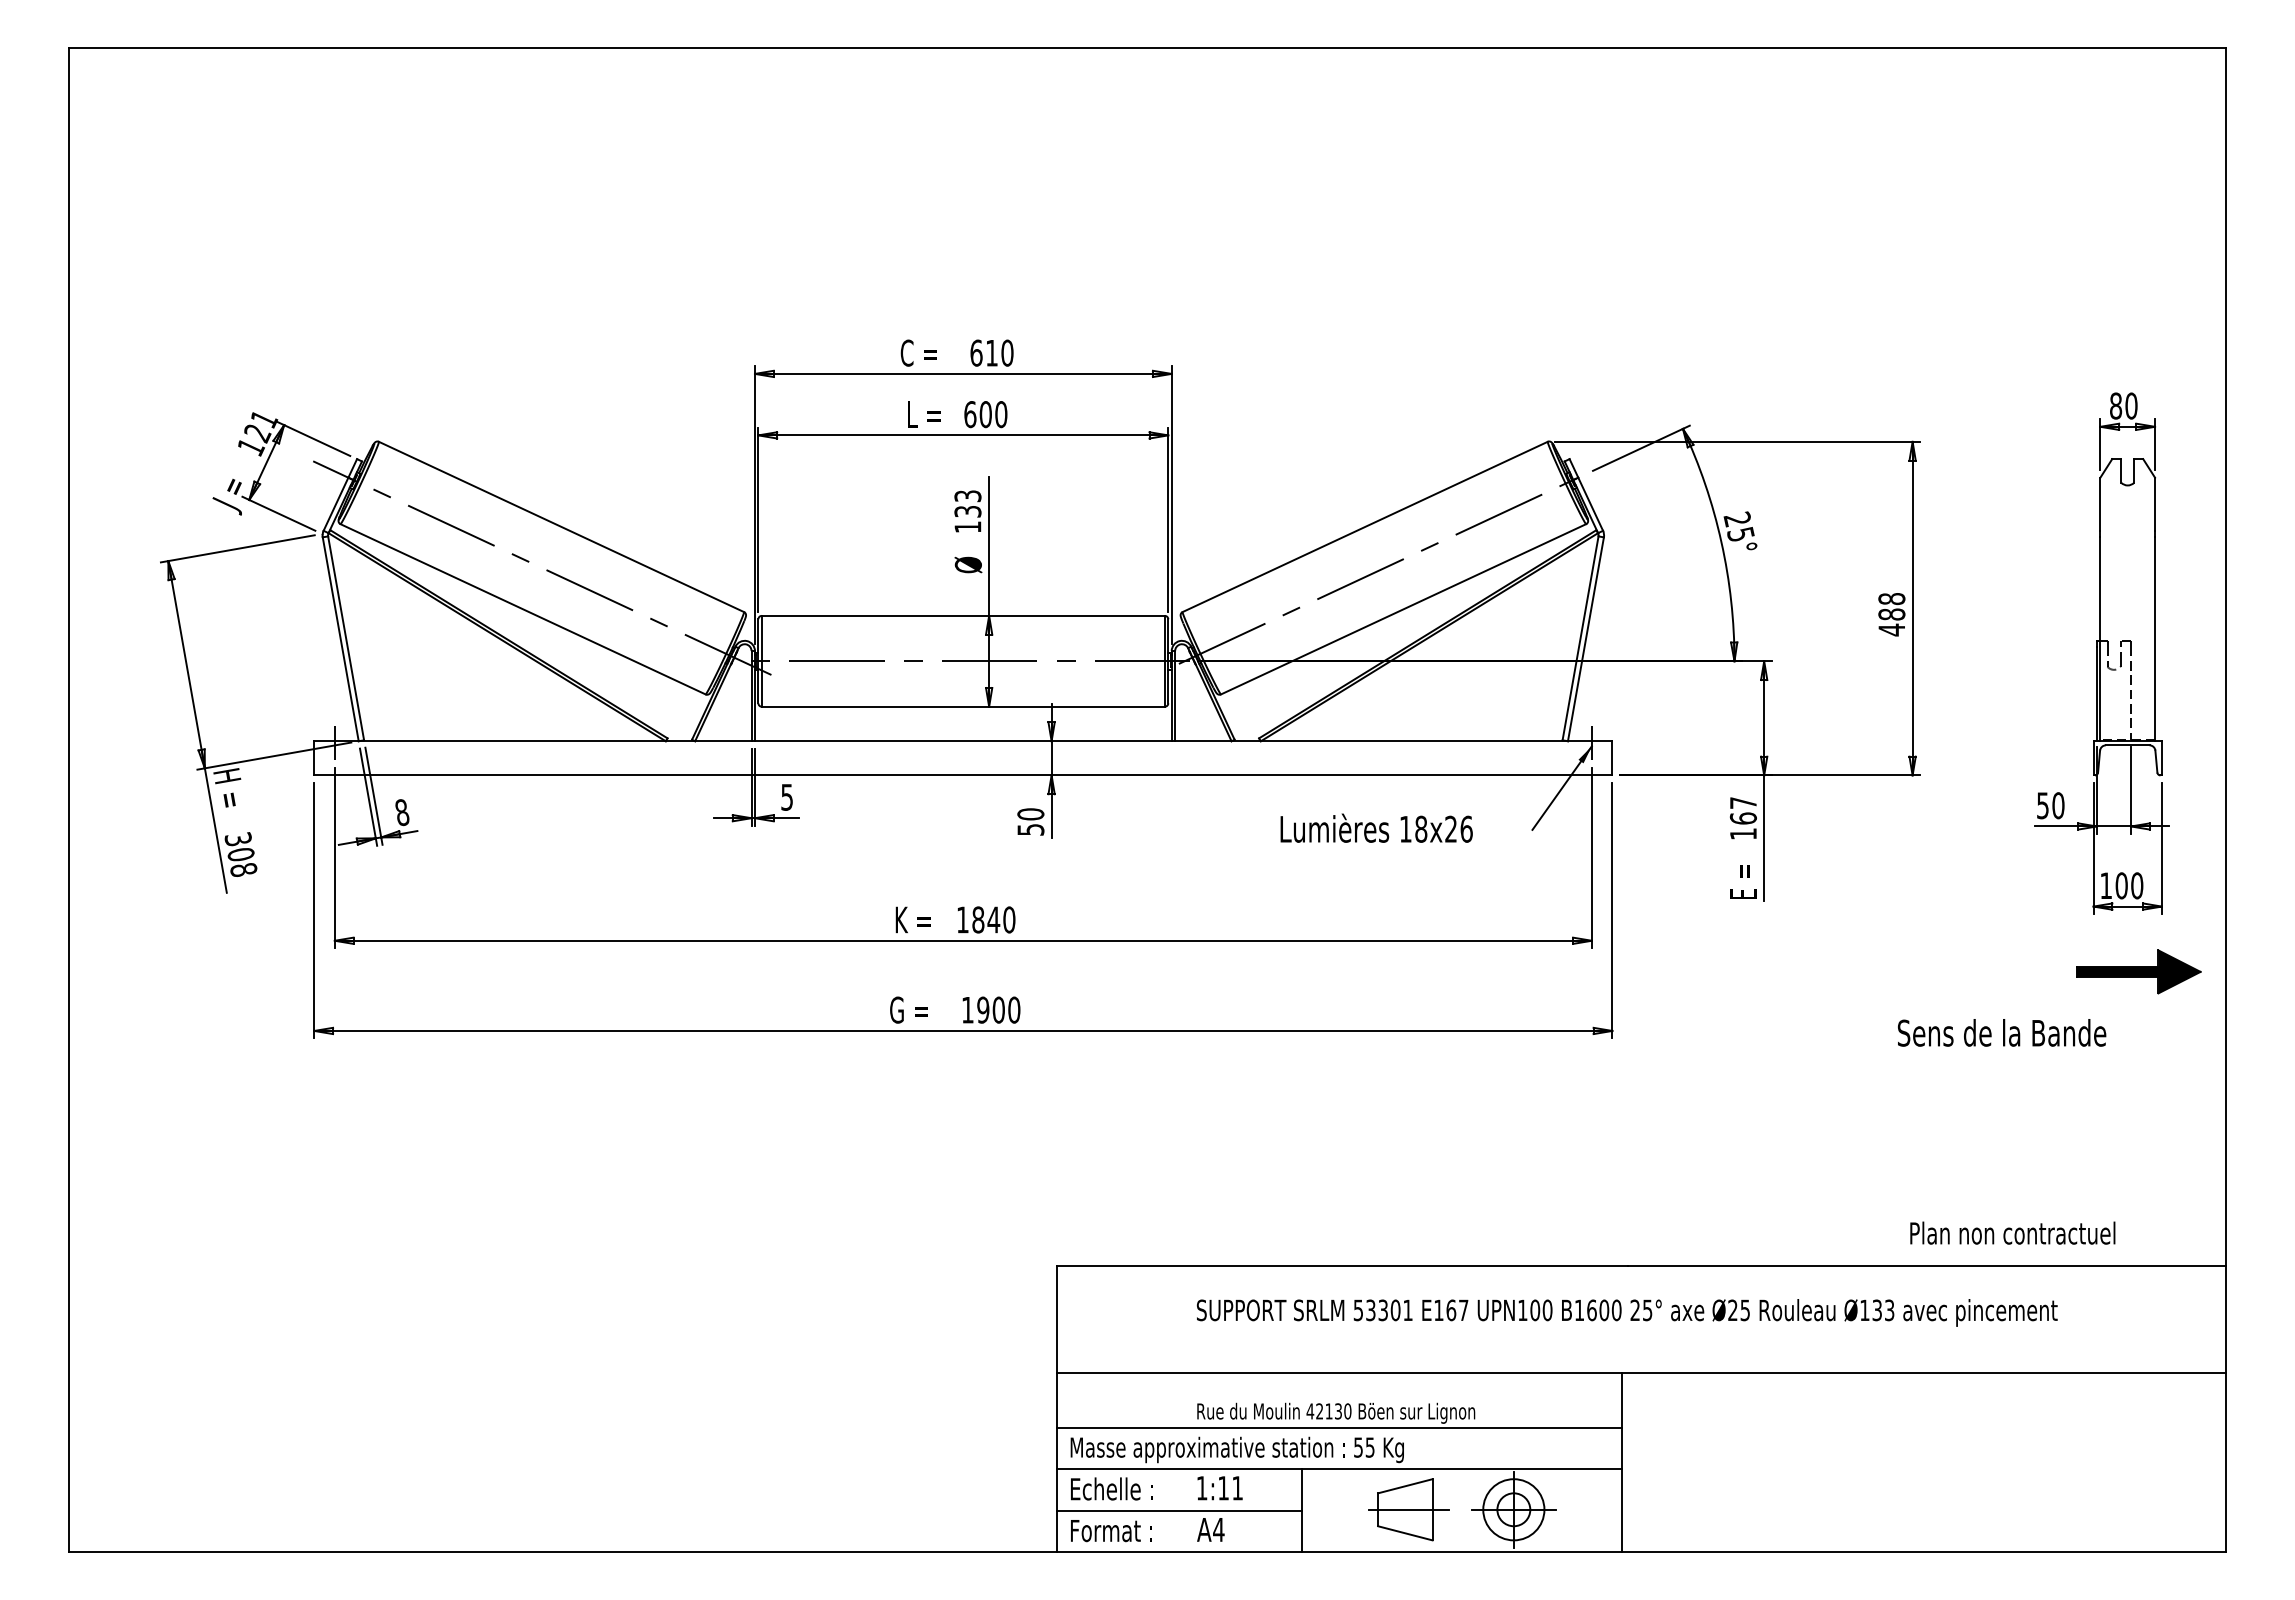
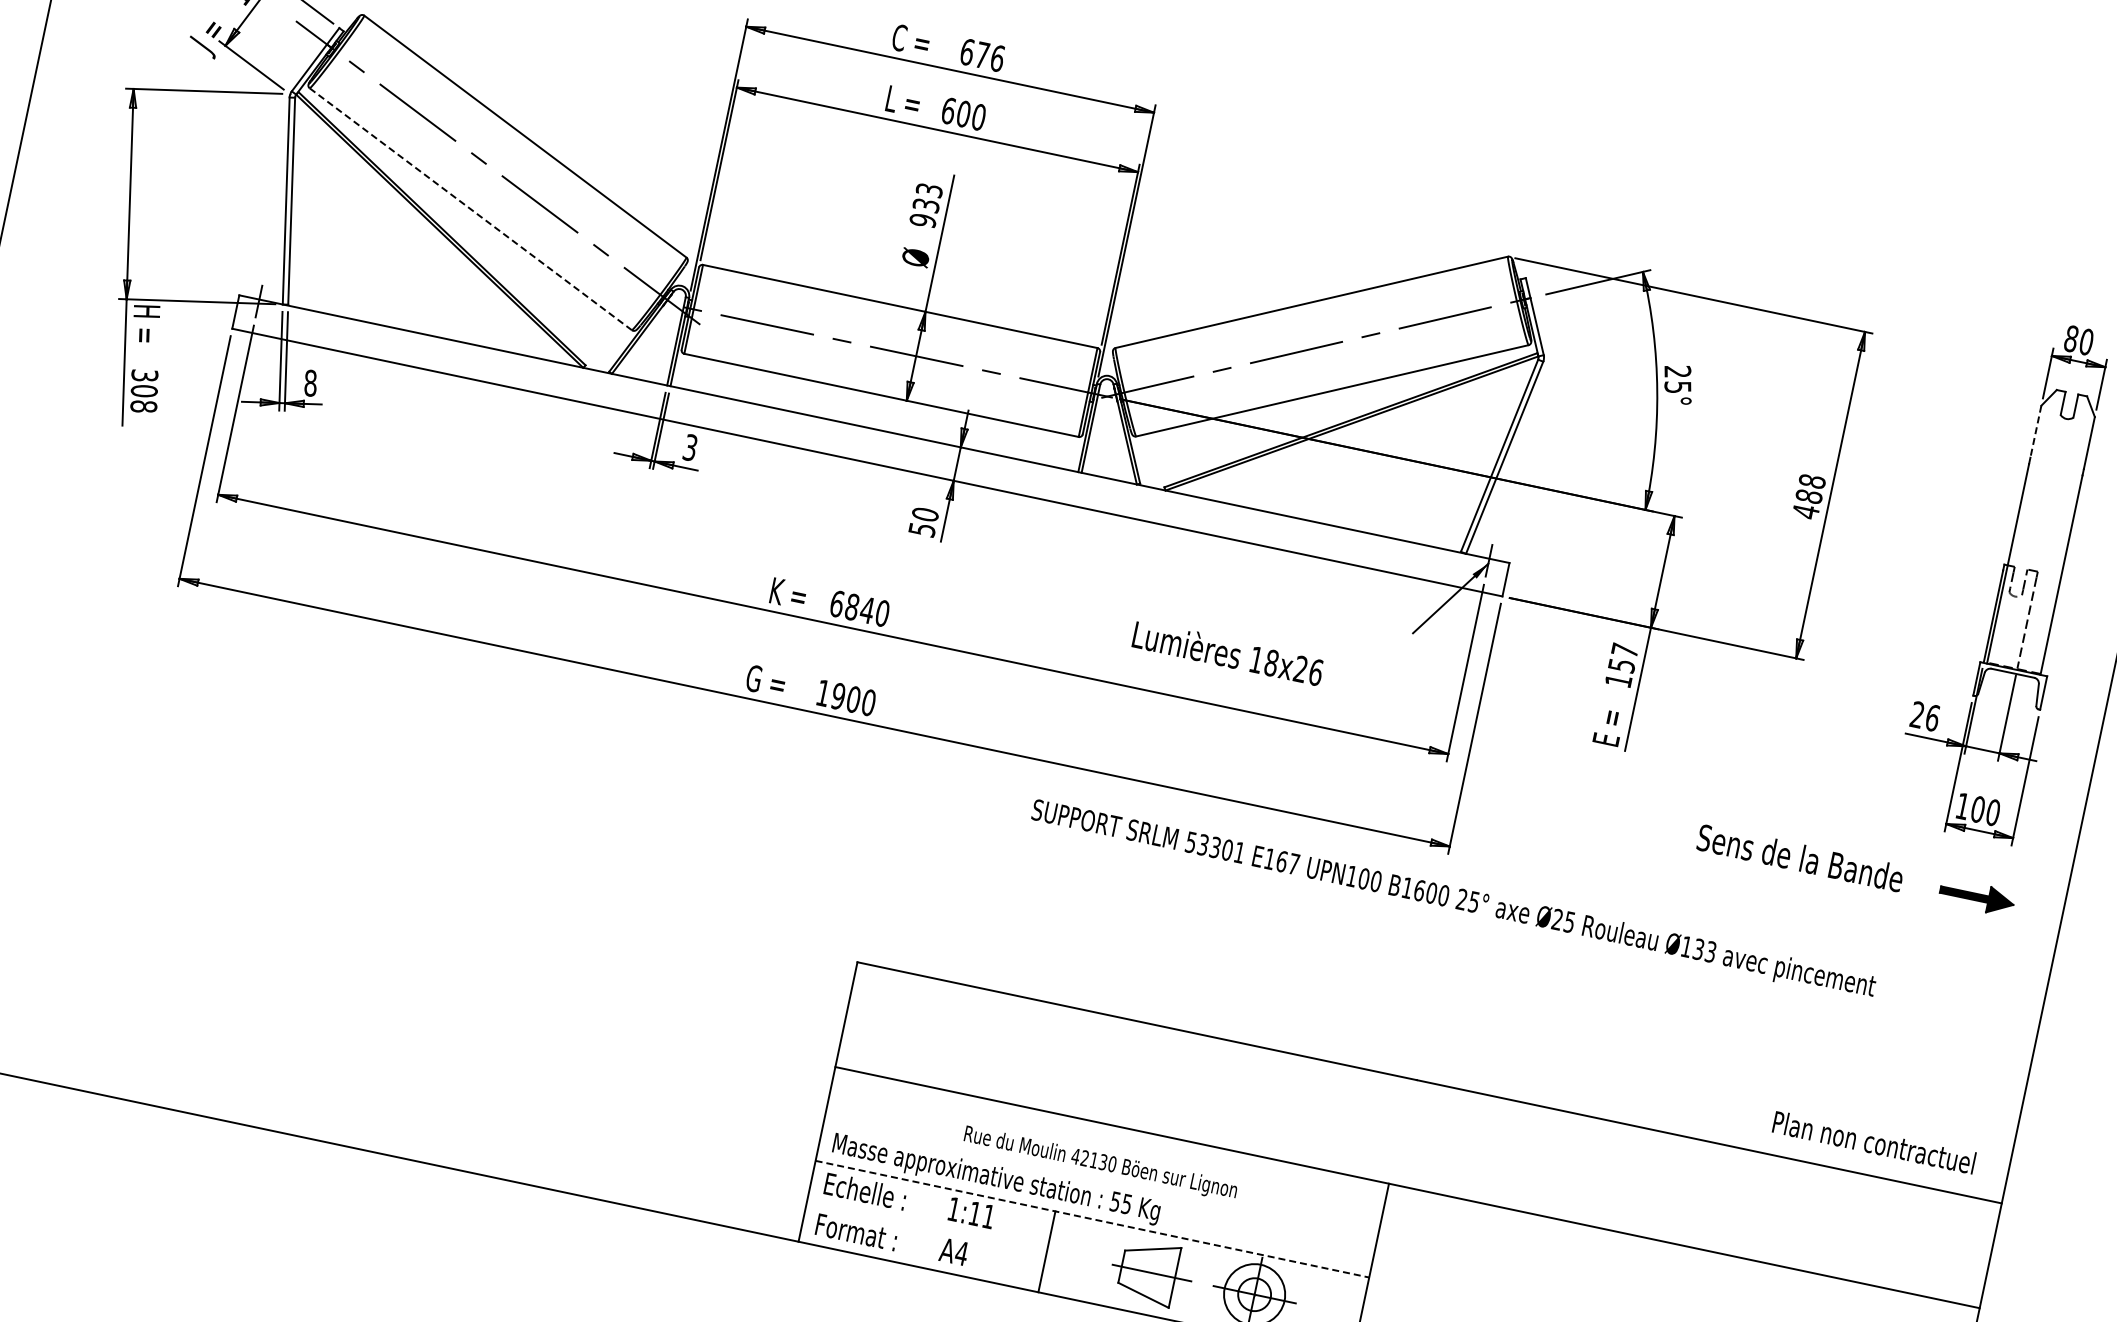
text: (999, 352) -> (989, 56), 610 -> 676
line: (2100, 504) -> (2035, 431), solid -> dashed
text: (967, 527) -> (922, 220), 133 -> 933
line: (523, 609) -> (471, 209), solid -> dashed
text: (786, 796) -> (689, 446), 5 -> 3
text: (2050, 805) -> (1924, 716), 50 -> 26
text: (1743, 818) -> (1621, 665), 167 -> 157
text: (1376, 827) -> (1228, 652), moved
text: (963, 919) -> (837, 603), 1840 -> 6840
part: (2138, 971) -> (1976, 896), size x0.6
text: (2002, 1032) -> (1801, 857), moved
text: (2012, 1232) -> (1874, 1141), moved
text: (1626, 1312) -> (1452, 899), moved
line: (1339, 1428) -> (1100, 1179), removed
line: (1339, 1469) -> (1092, 1219), solid -> dashed
line: (1178, 1510) -> (926, 1226), removed

